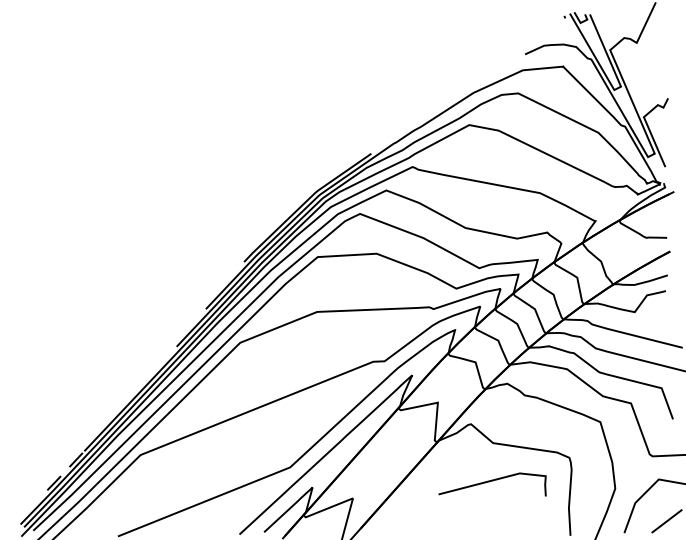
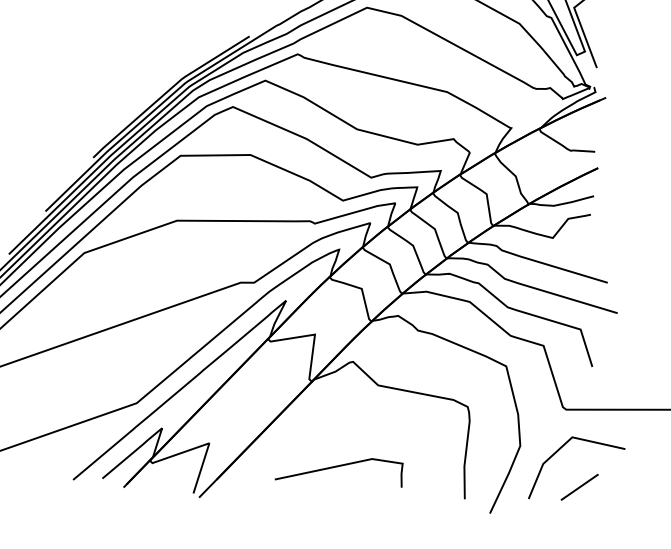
curve: (492, 481) -> (339, 467), moved

